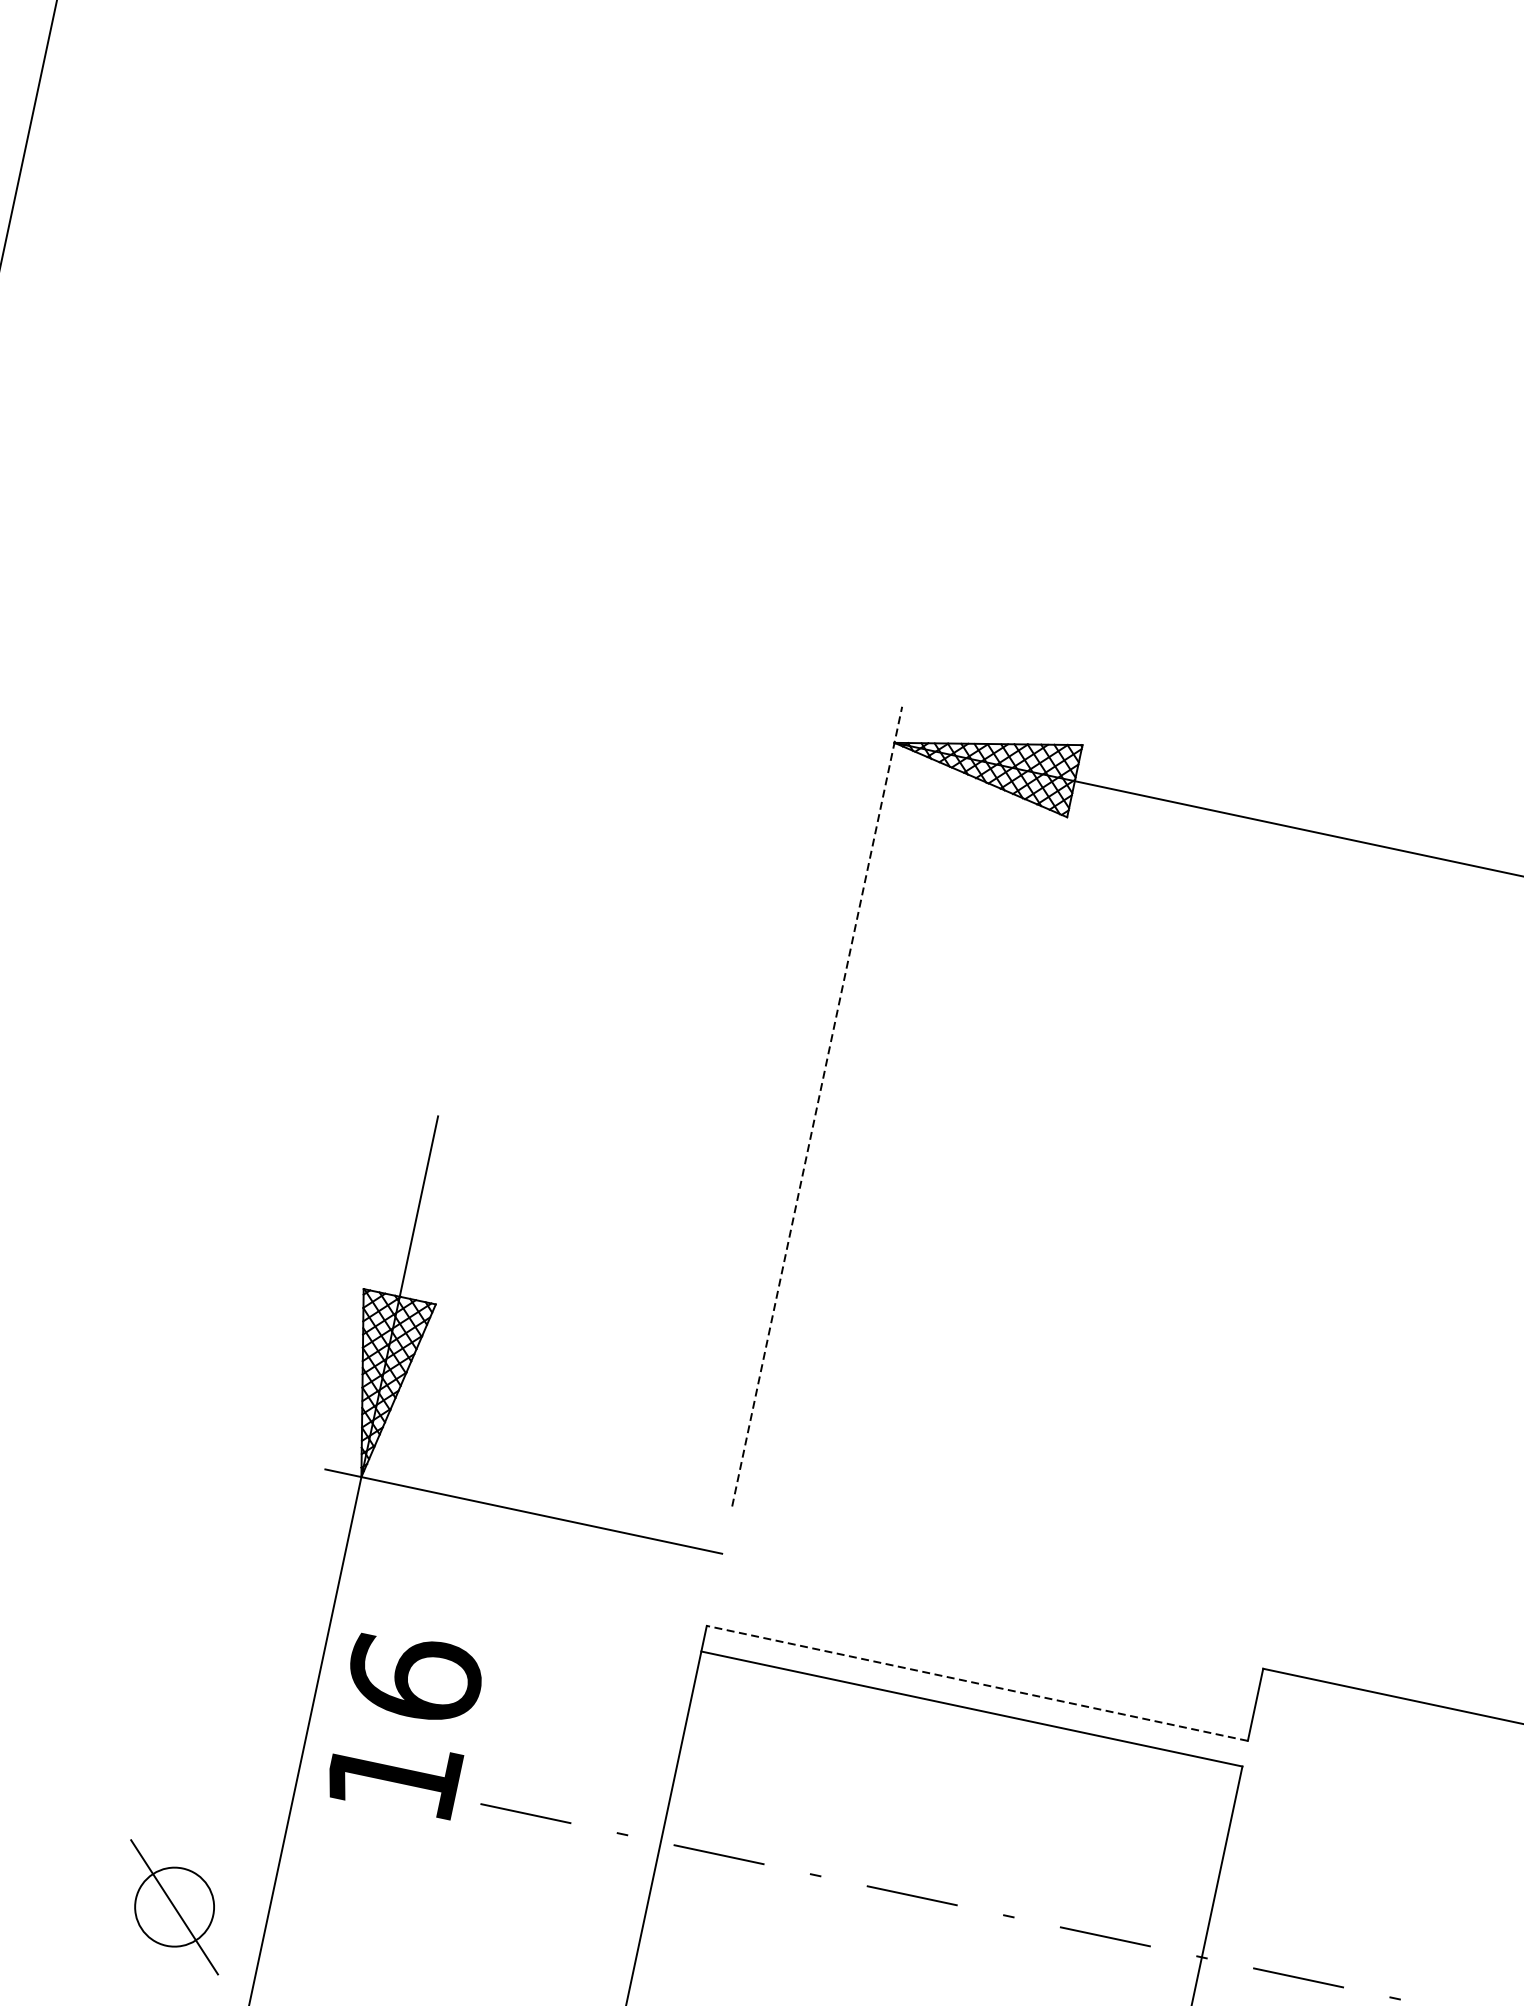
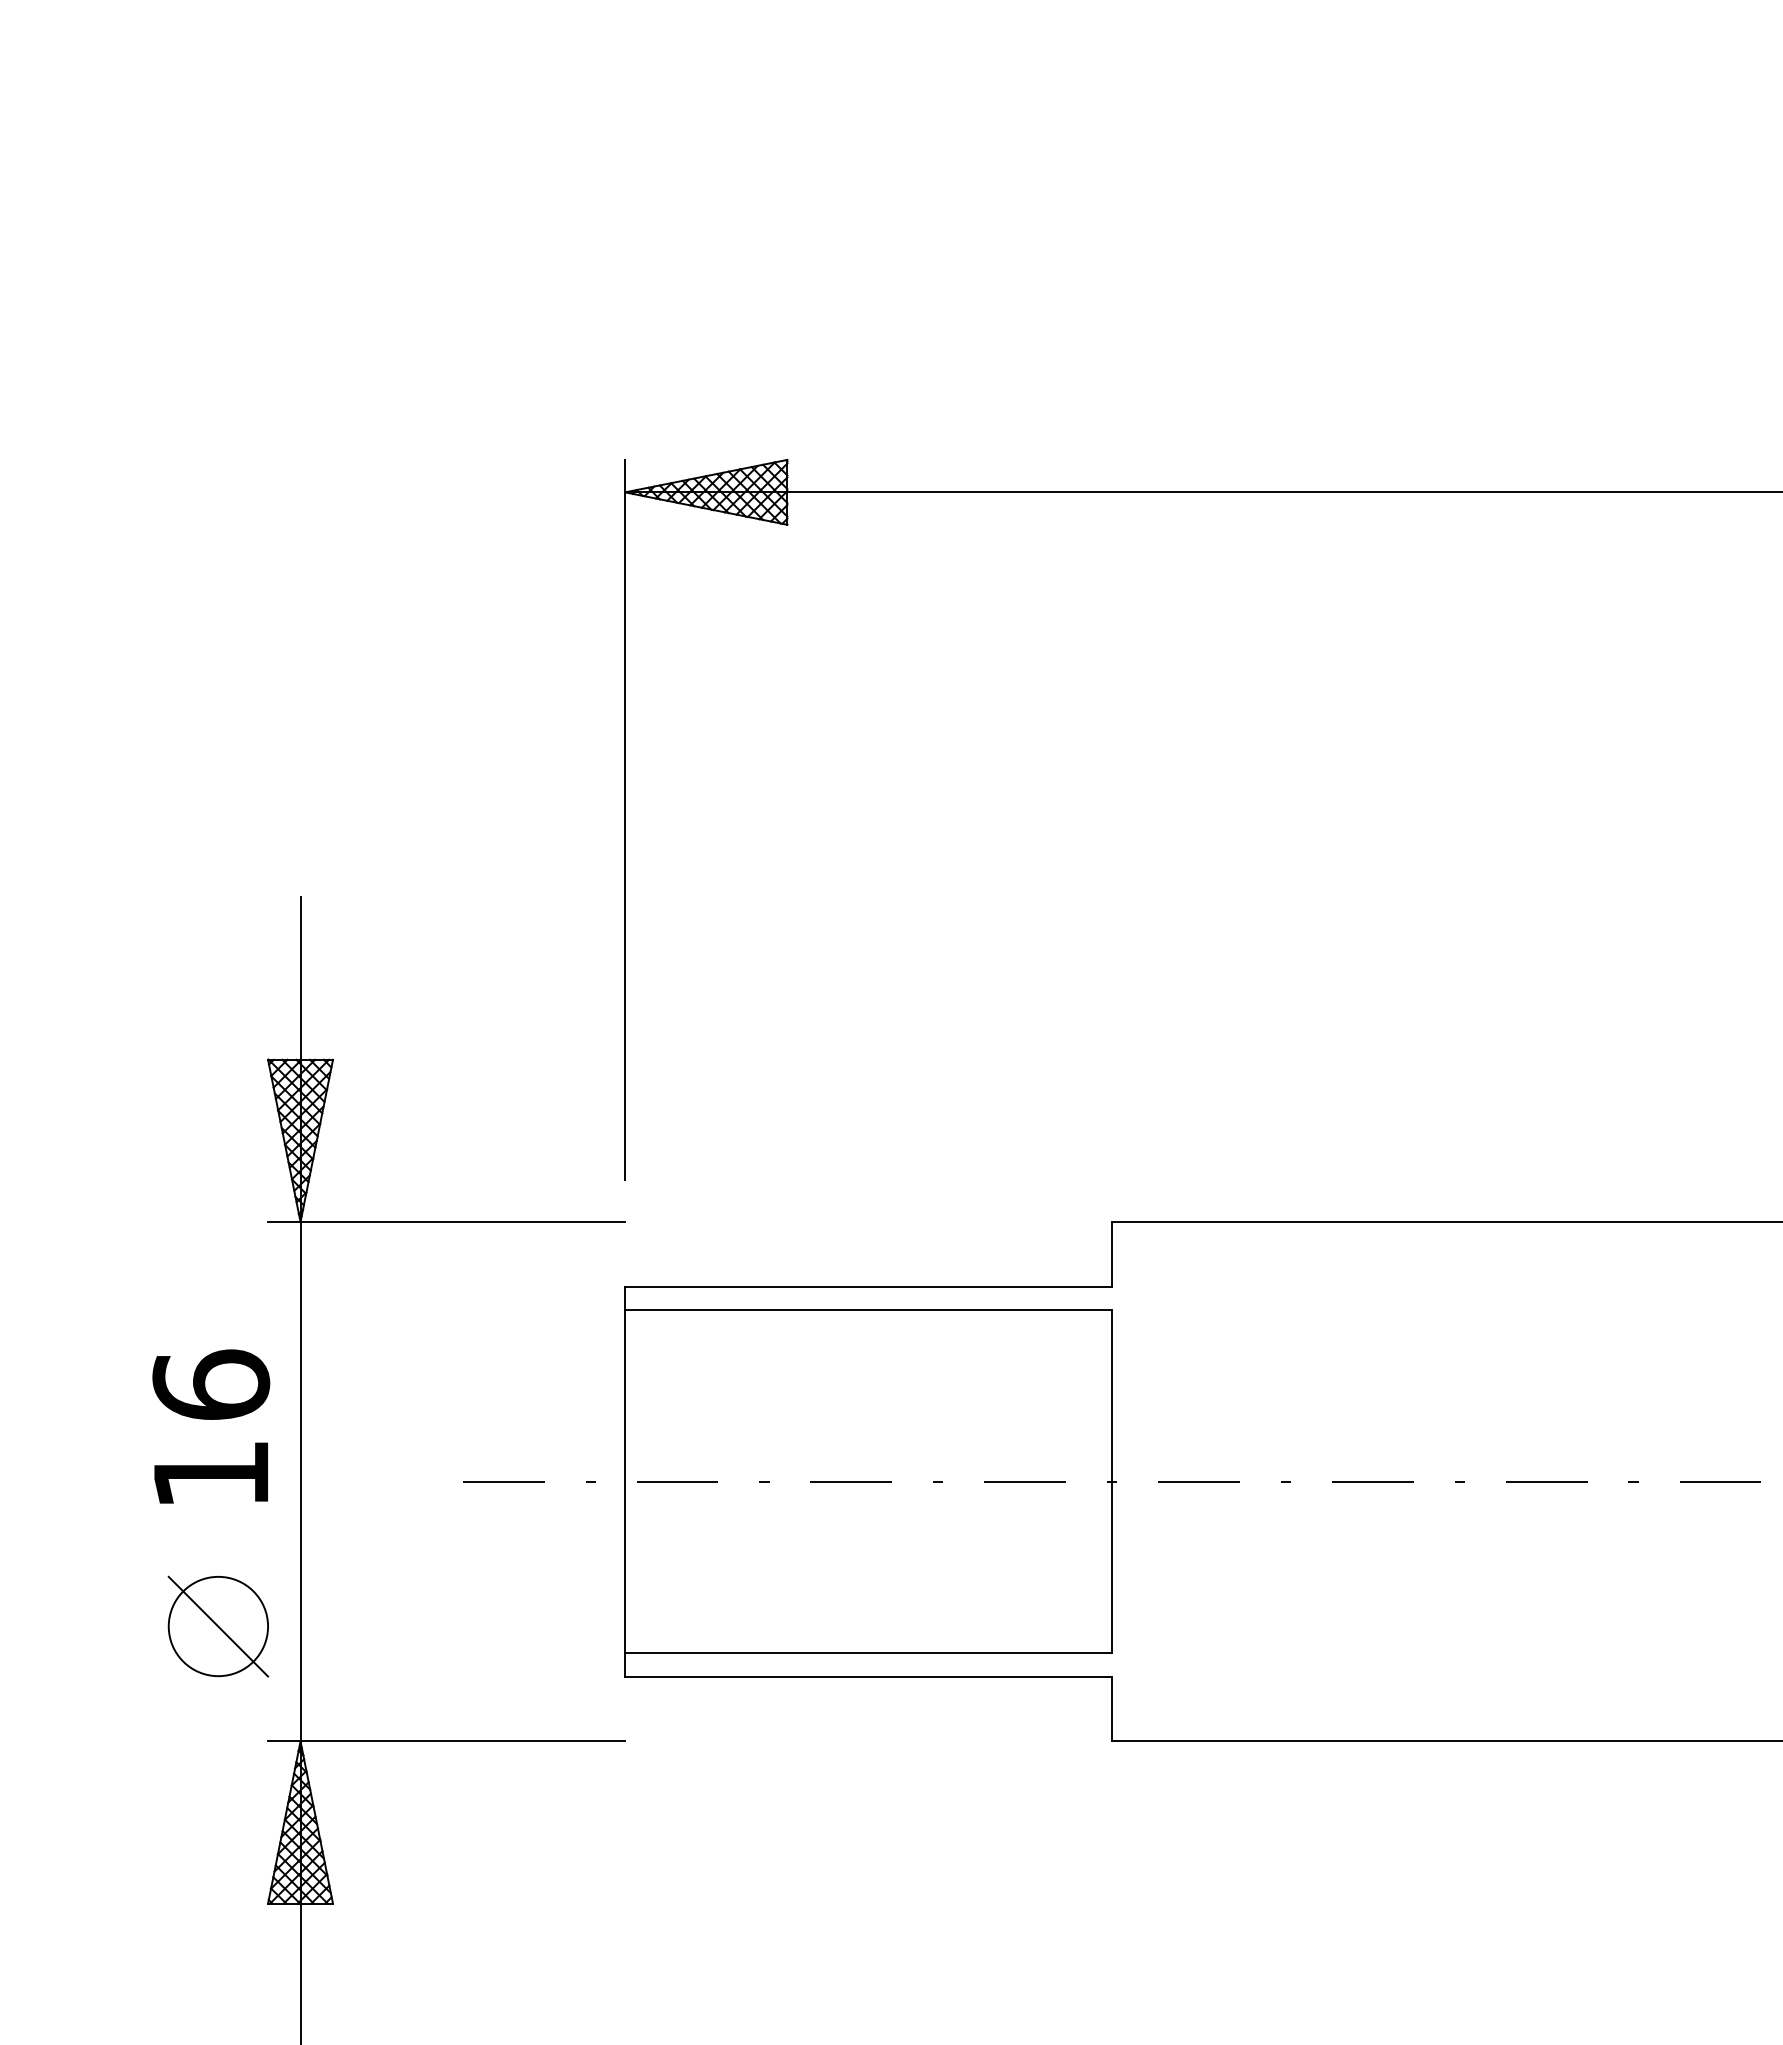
line: (817, 1106) -> (625, 819), dashed -> solid
line: (977, 1682) -> (868, 1286), dashed -> solid
text: (405, 1723) -> (211, 1426), moved
circle: (174, 1907) -> (218, 1626), size x1.43

